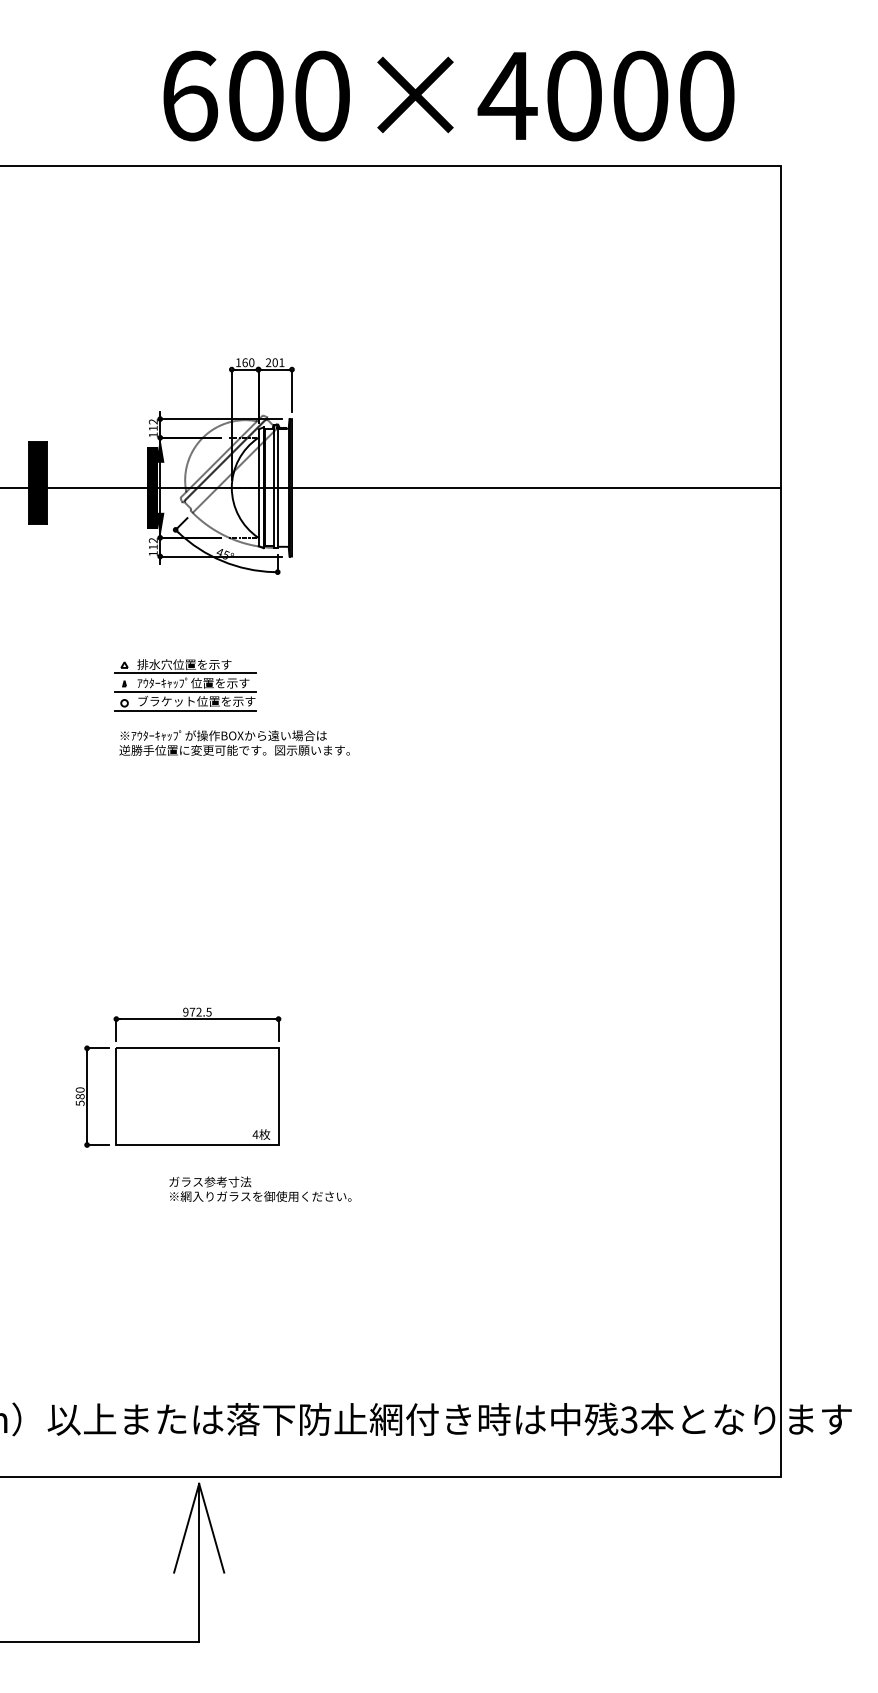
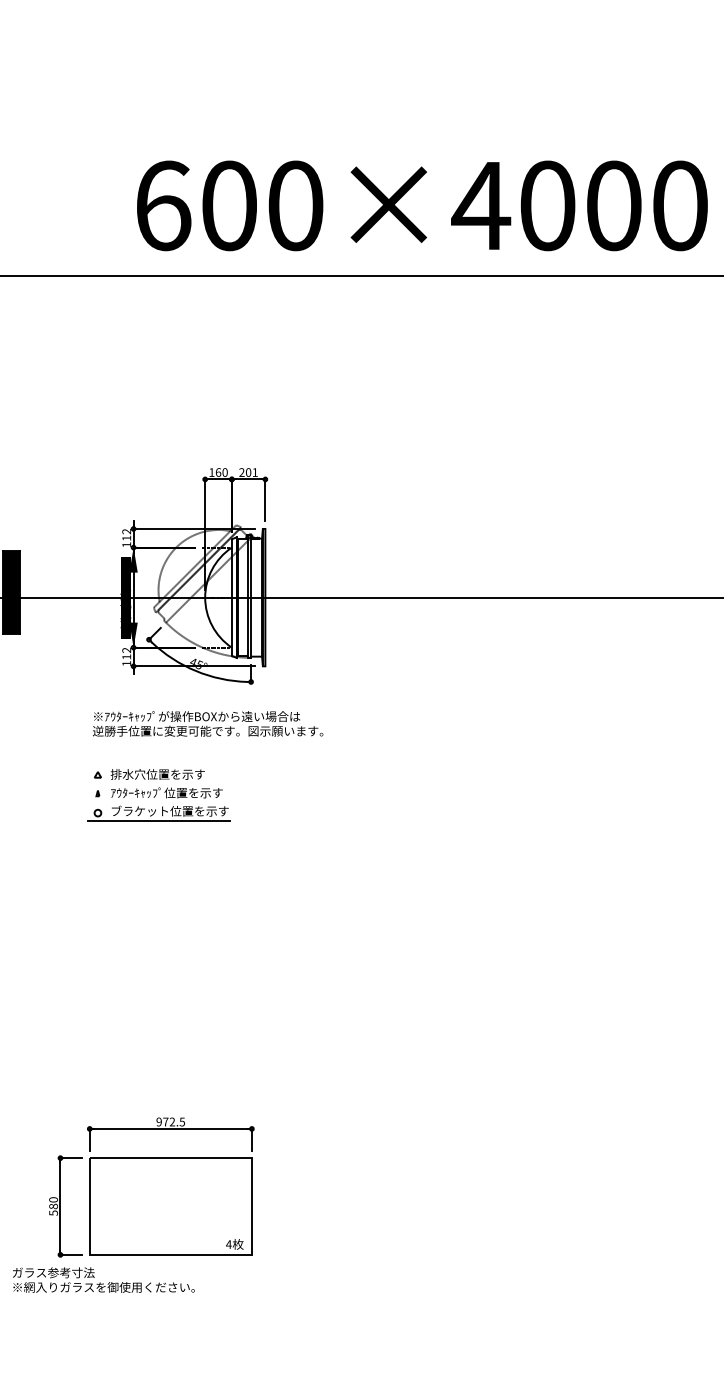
line: (185, 672) -> (158, 782), removed
line: (185, 692) -> (158, 802), removed
text: (234, 742) -> (207, 723), moved
text: (260, 1188) -> (103, 1279), moved

